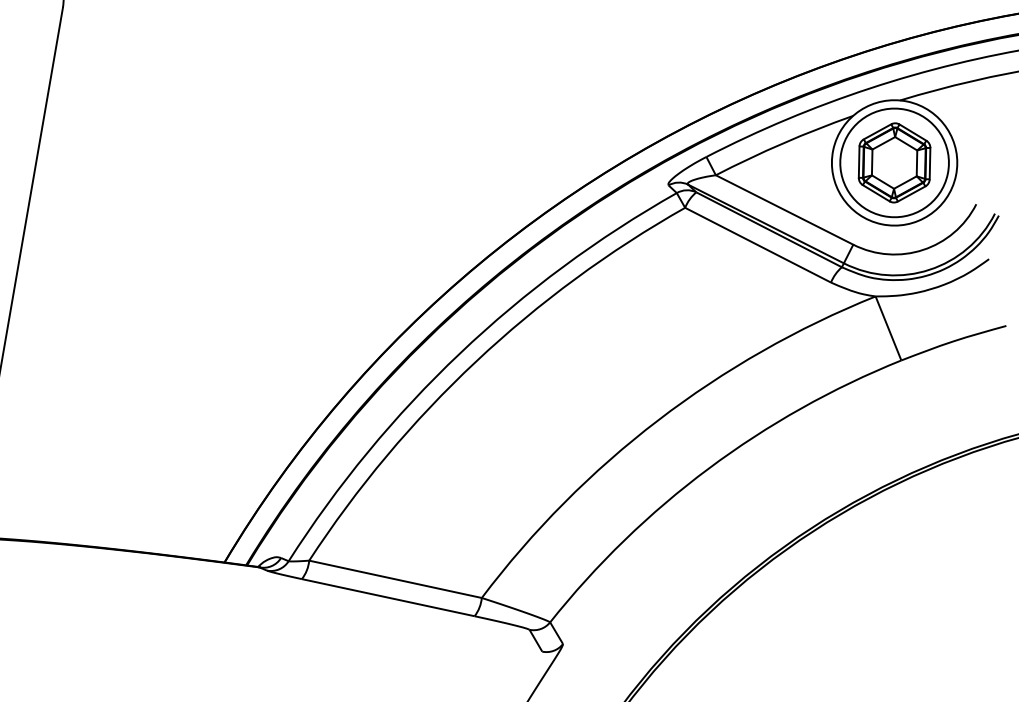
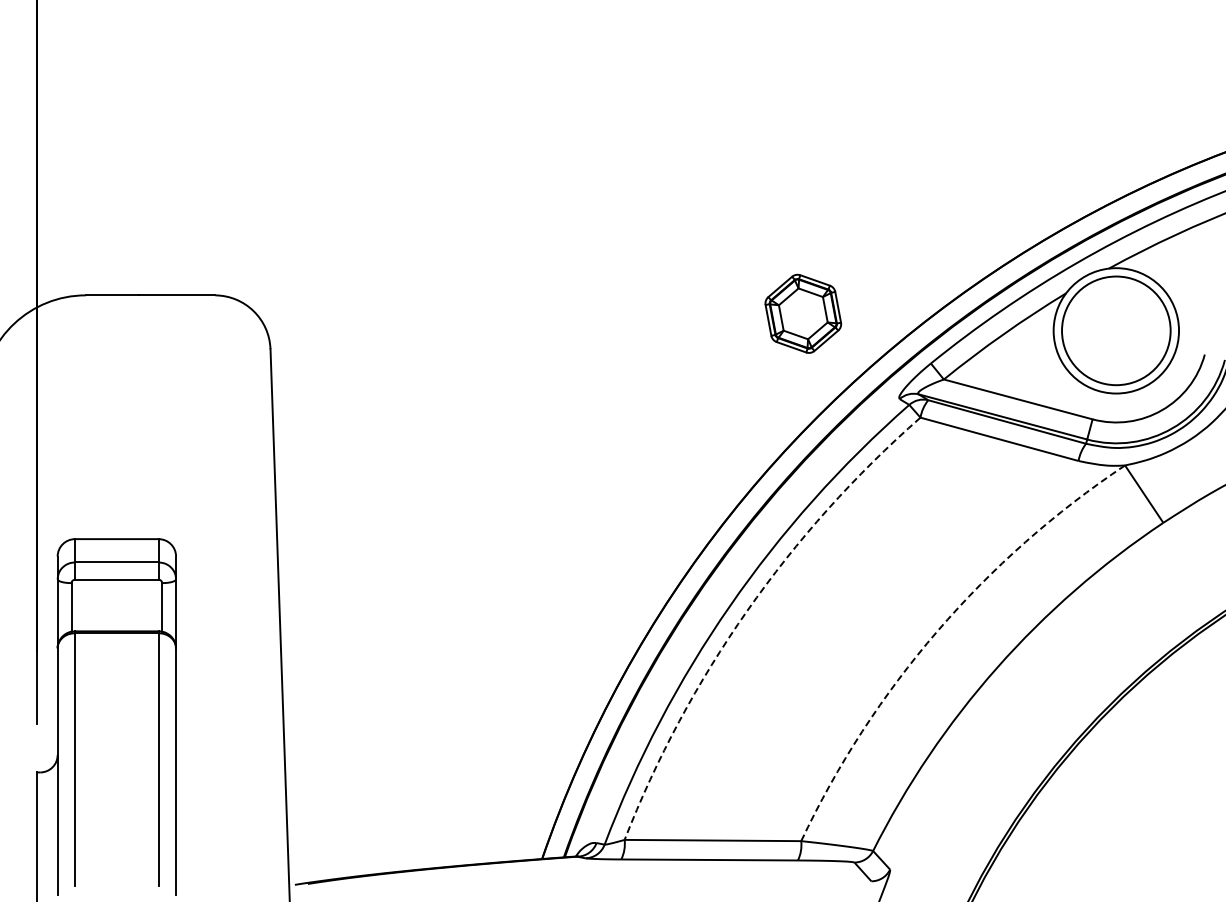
part: (894, 162) -> (803, 313), moved
arc: (476, 362) -> (747, 611), solid -> dashed
arc: (658, 420) -> (937, 631), solid -> dashed

